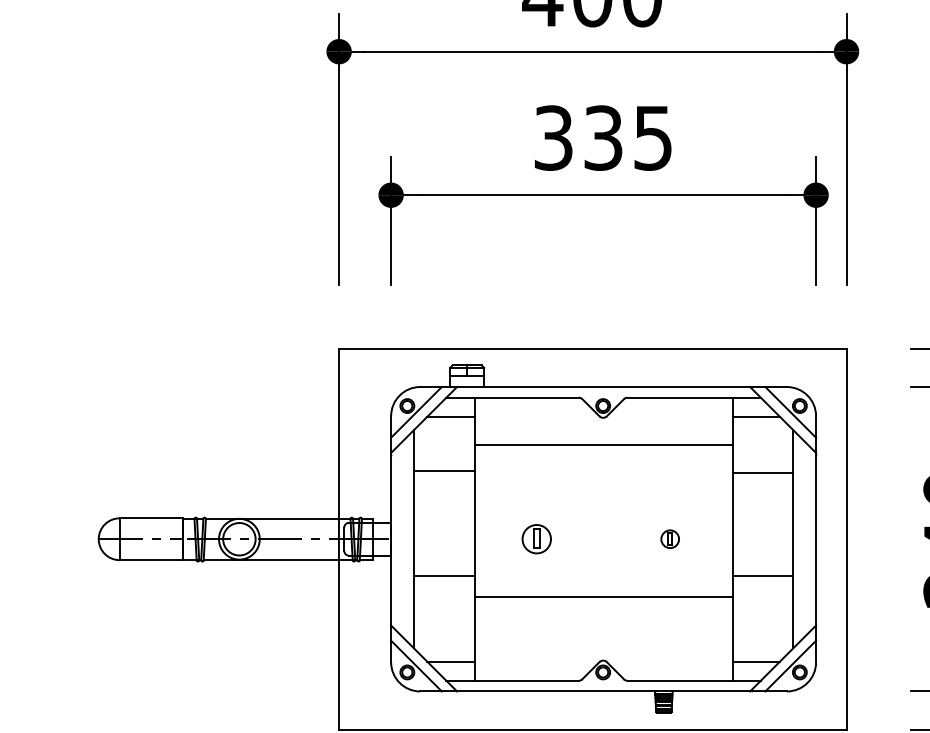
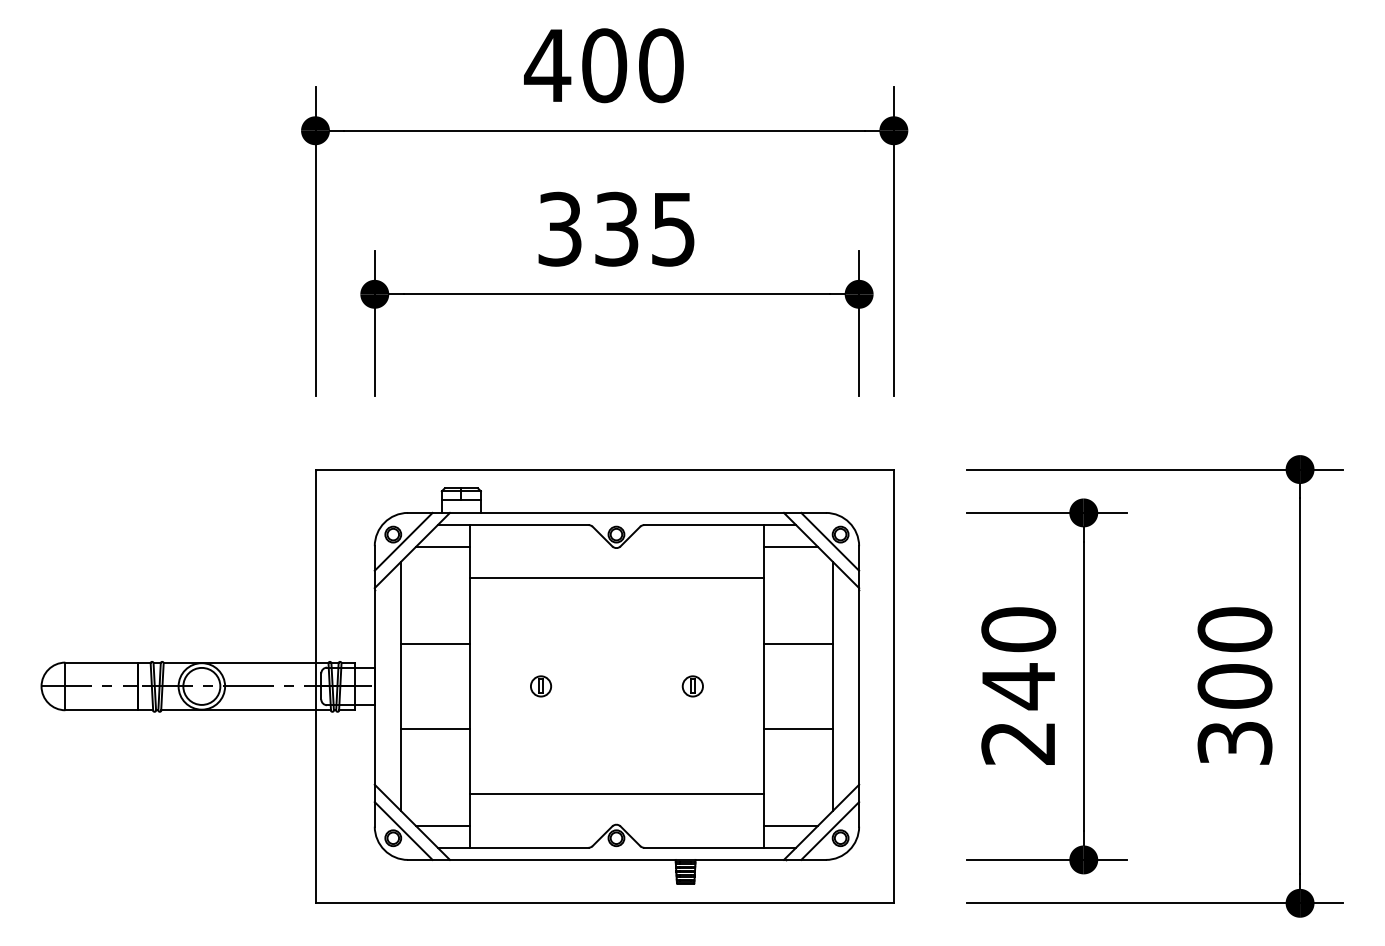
line: (444, 470) -> (435, 644), moved
line: (762, 473) -> (798, 644), moved
part: (537, 539) -> (541, 686), size x0.62
line: (603, 597) -> (616, 794), moved

